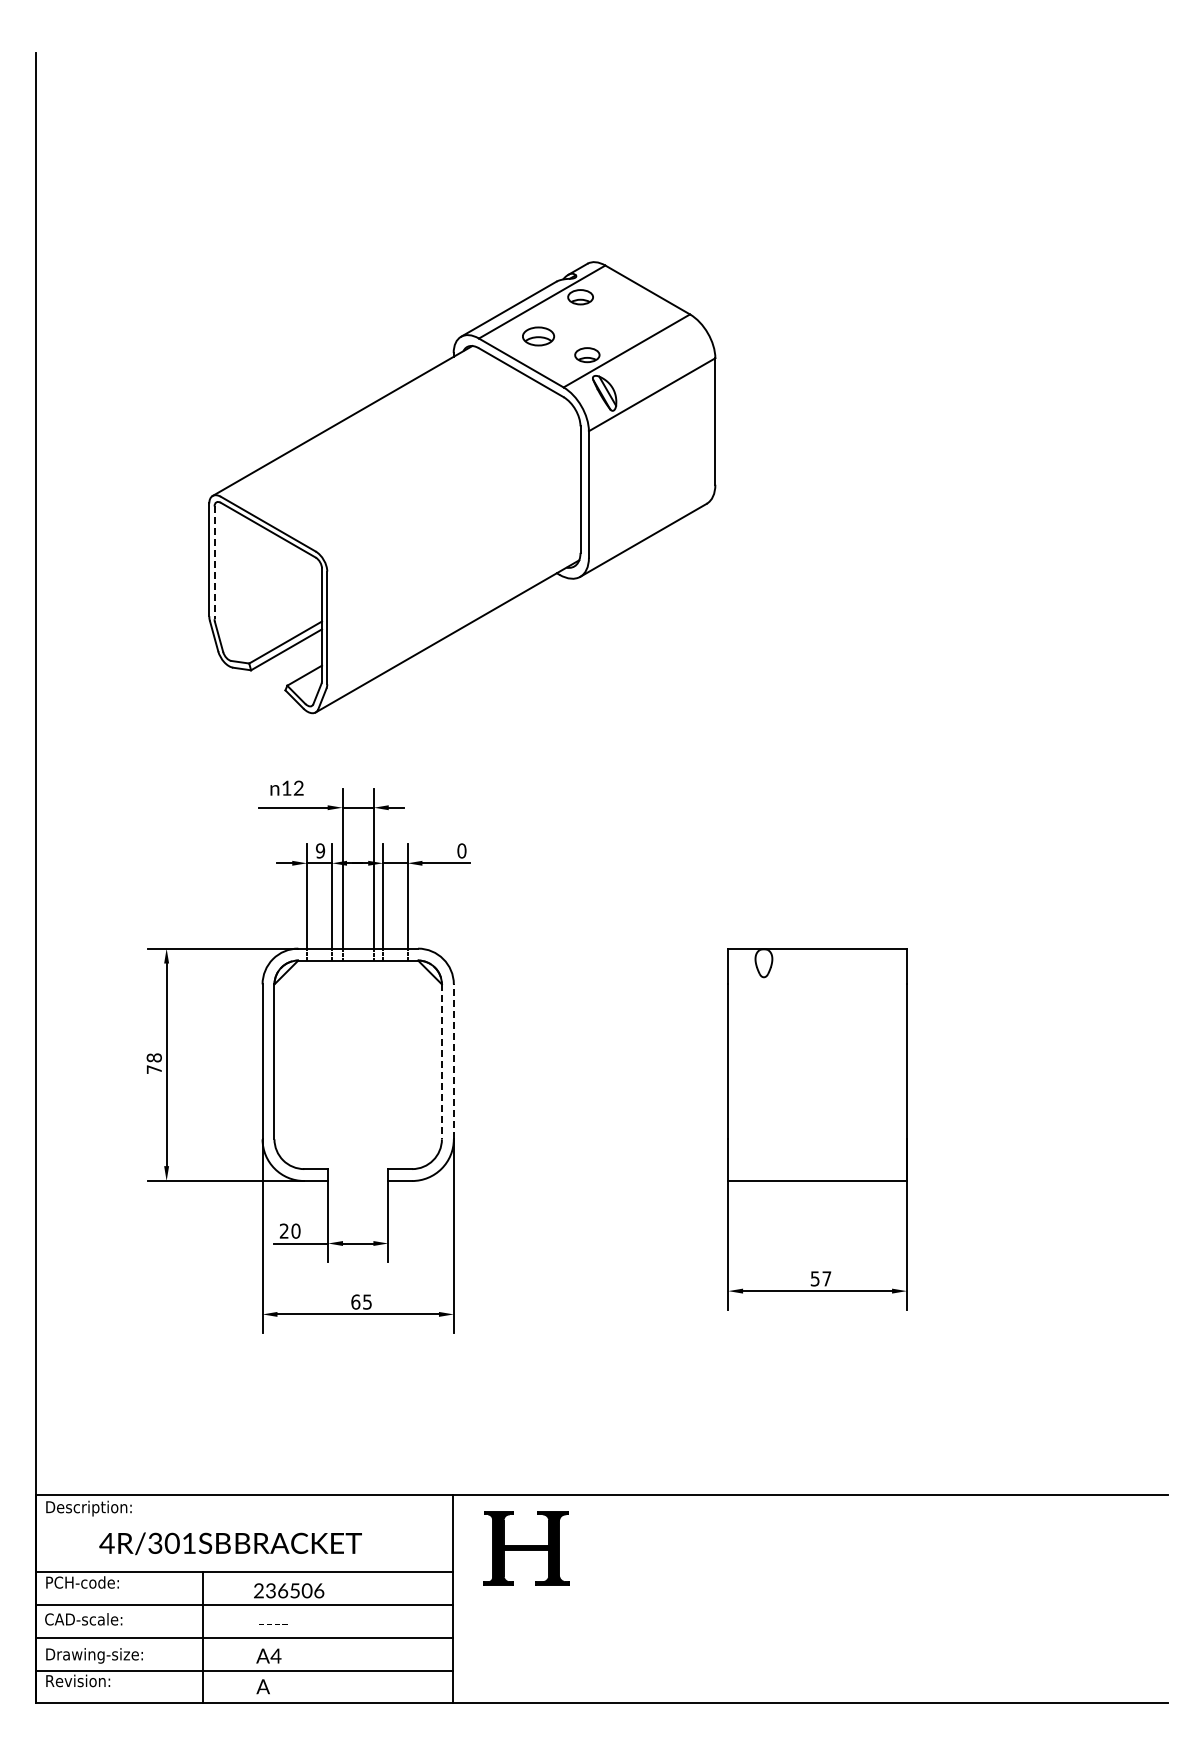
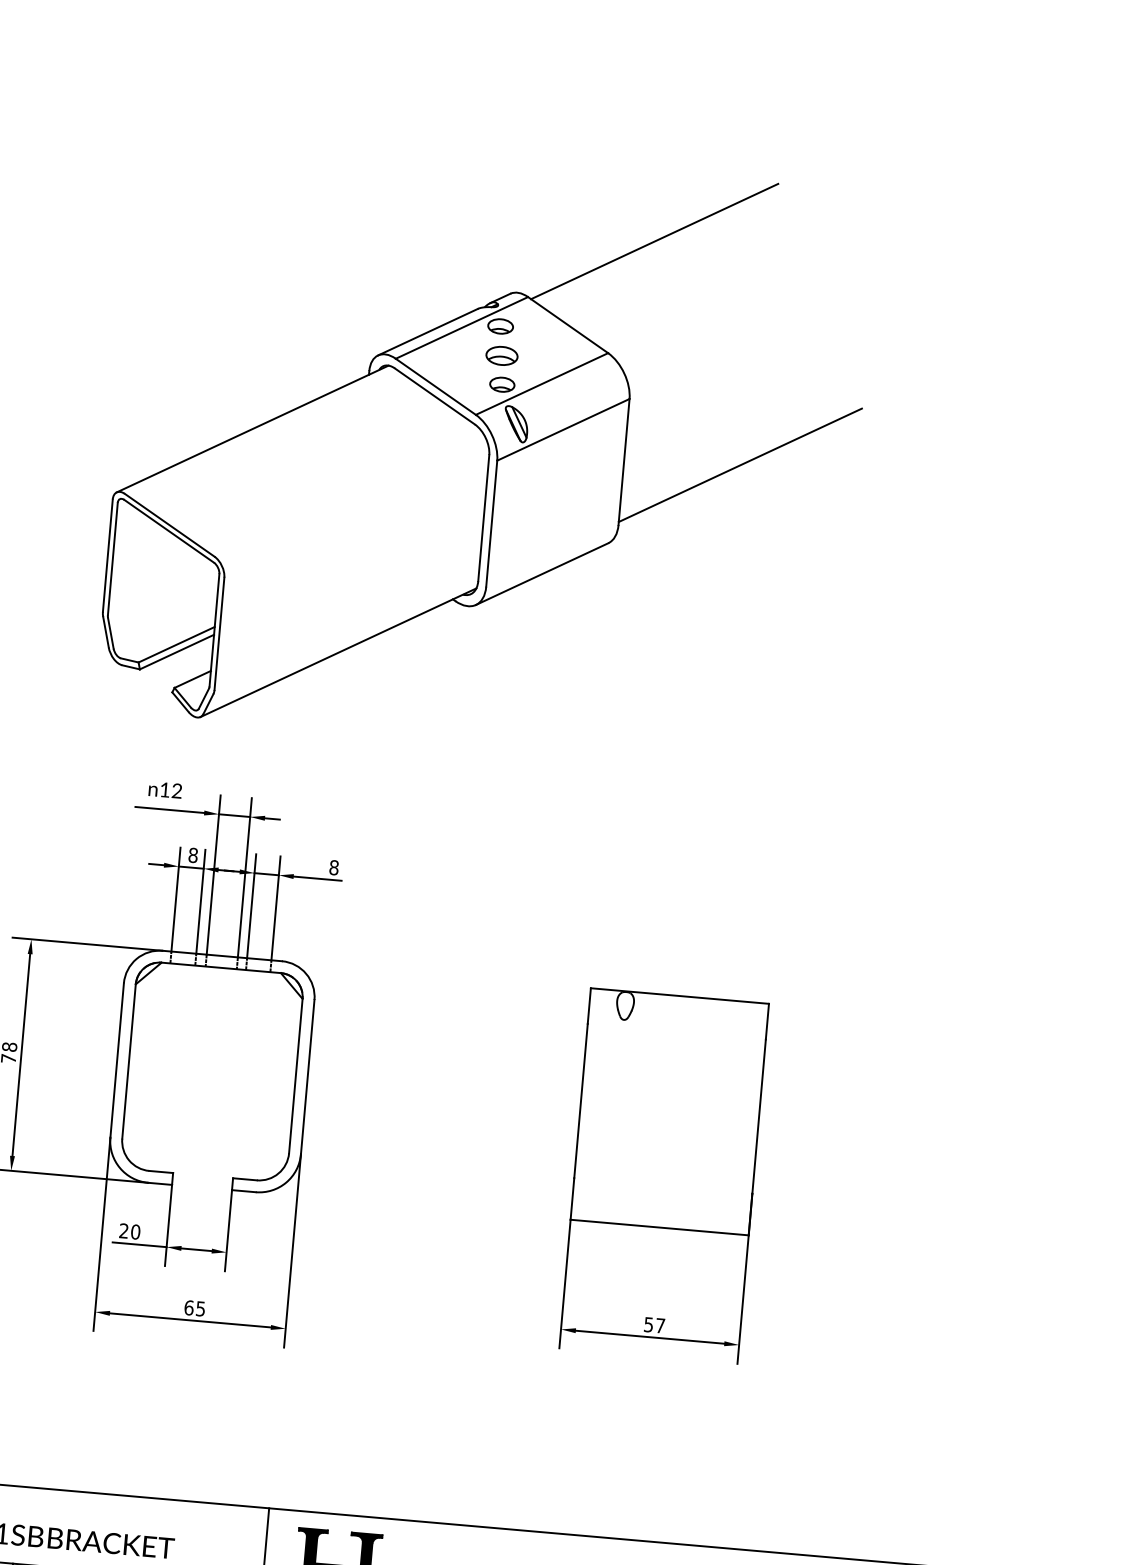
line: (726, 199) -> (654, 241), added
part: (538, 336) -> (501, 355), moved
line: (831, 414) -> (740, 465), added
line: (214, 563) -> (112, 559), dashed -> solid
text: (320, 850) -> (193, 854), 9 -> 8
text: (461, 850) -> (333, 867), 0 -> 8
line: (453, 1061) -> (307, 1076), dashed -> solid
line: (441, 1062) -> (295, 1076), dashed -> solid

